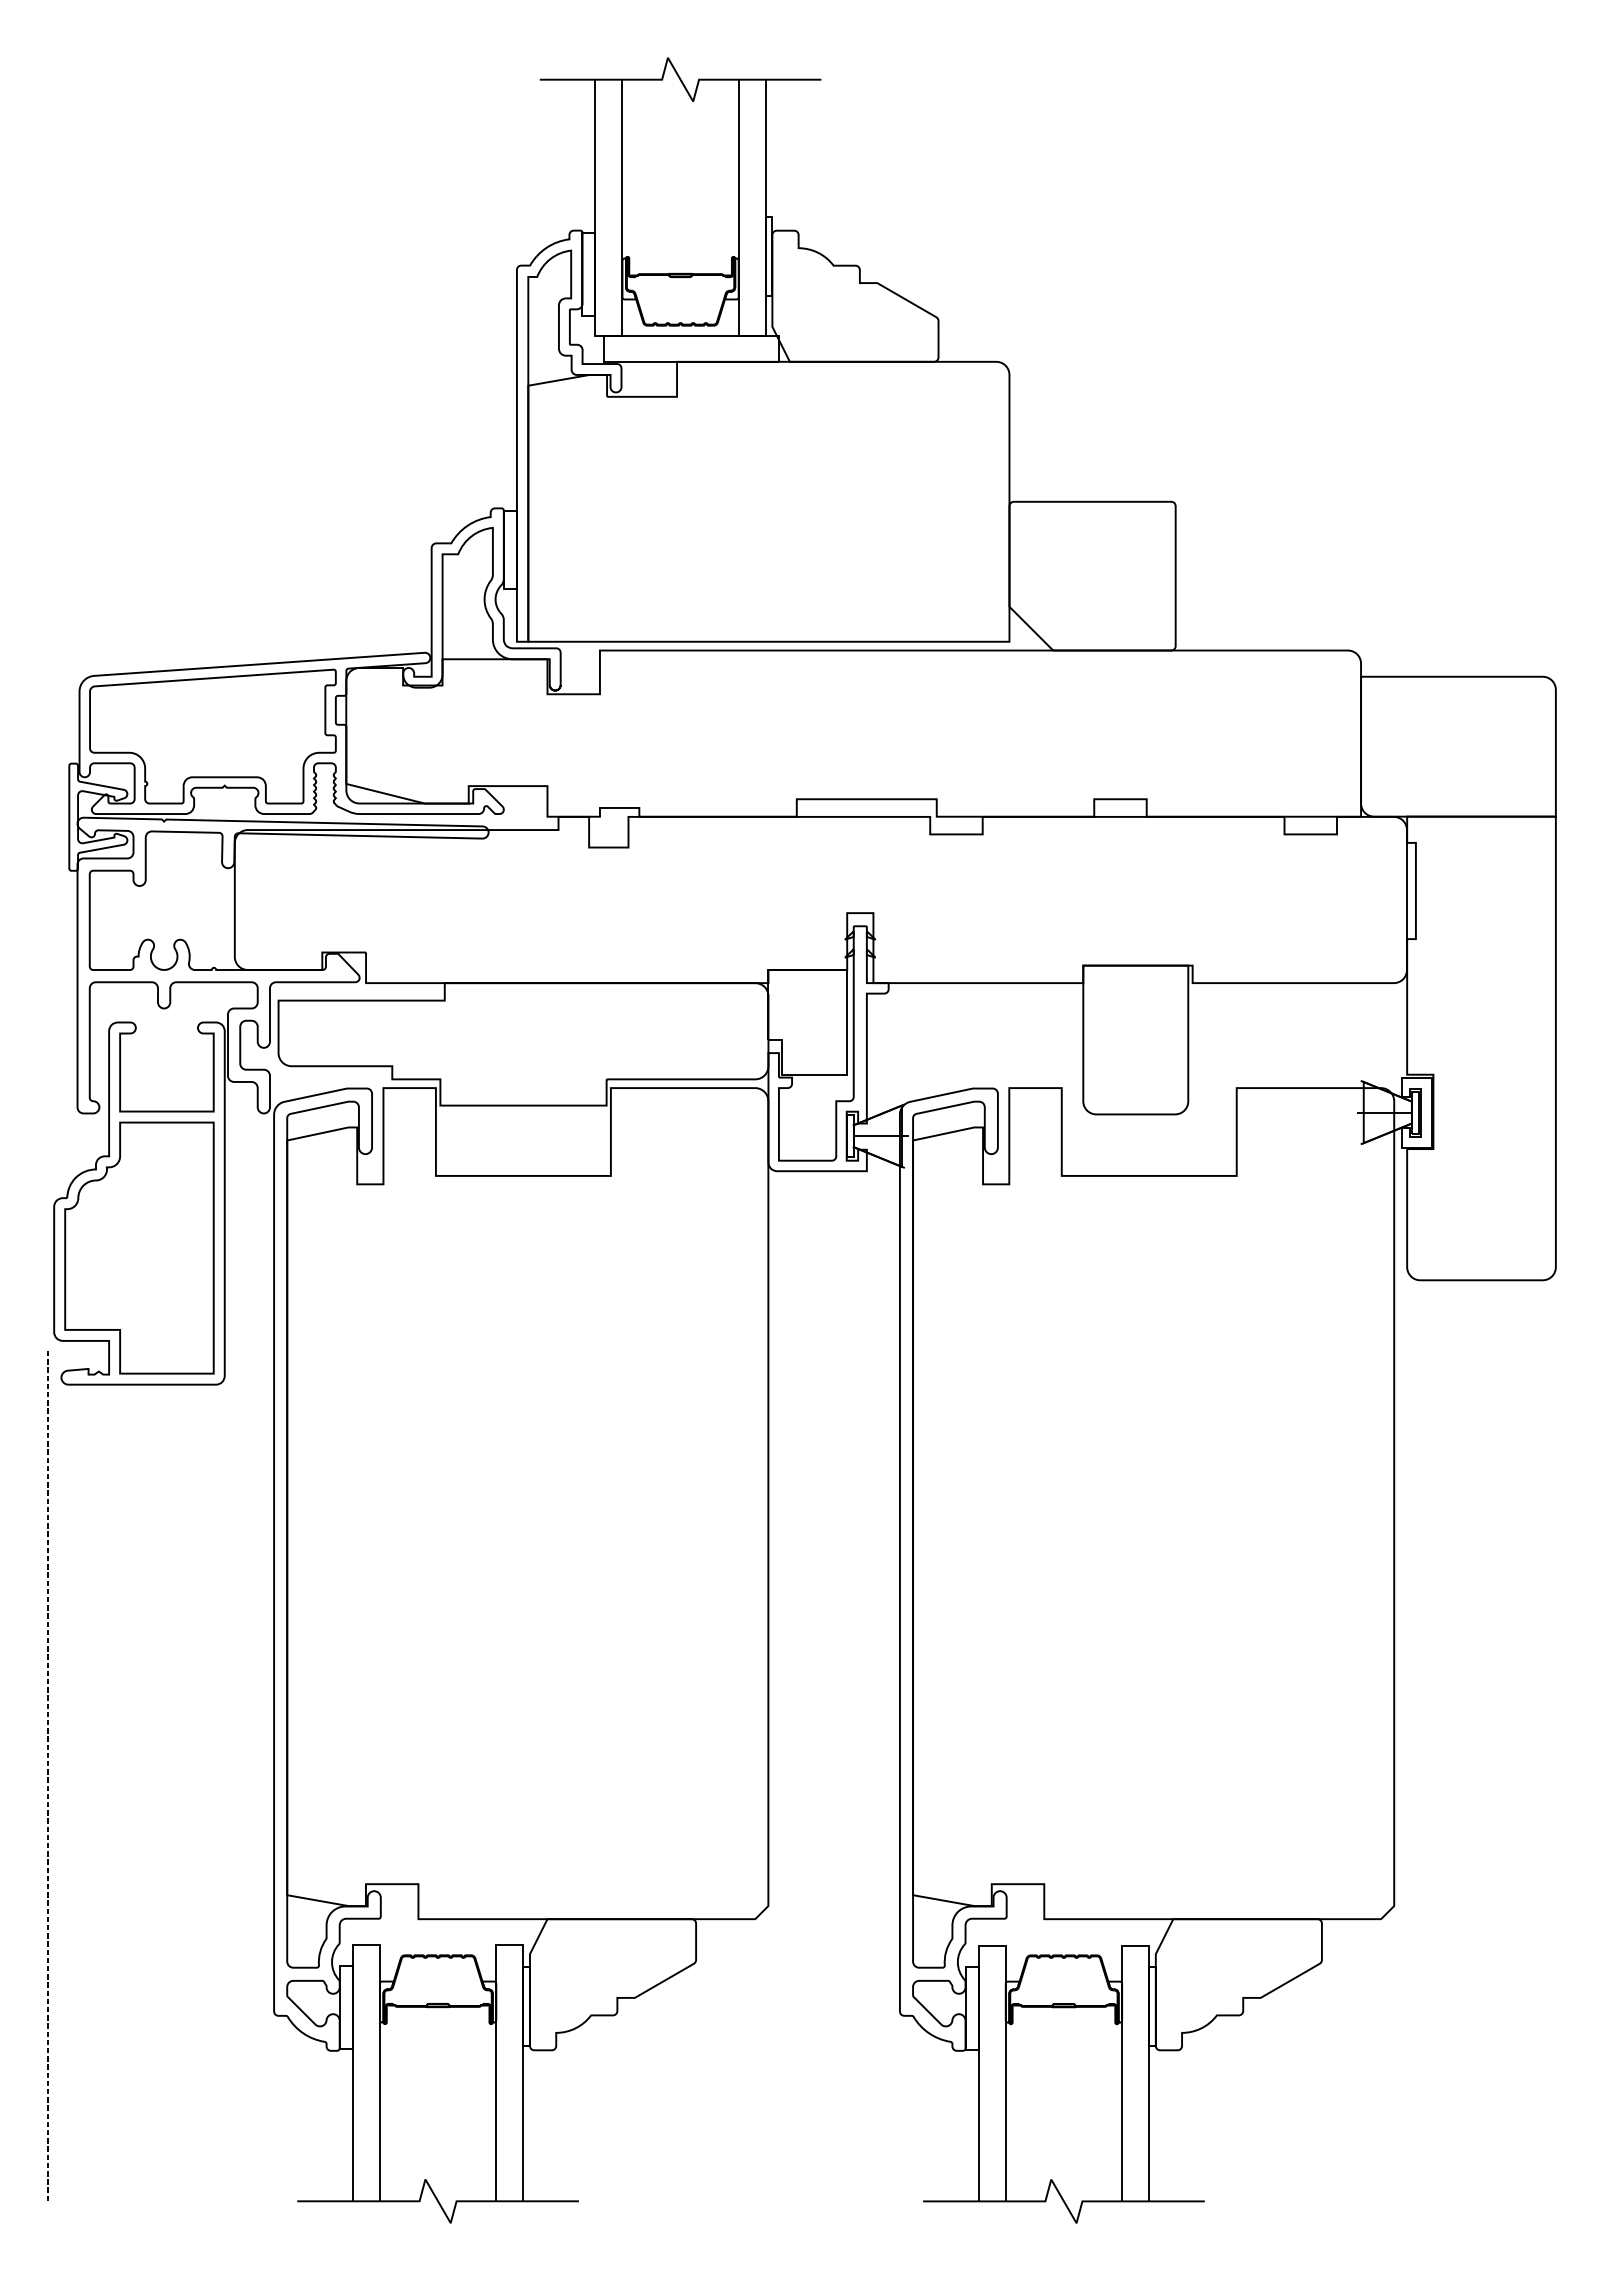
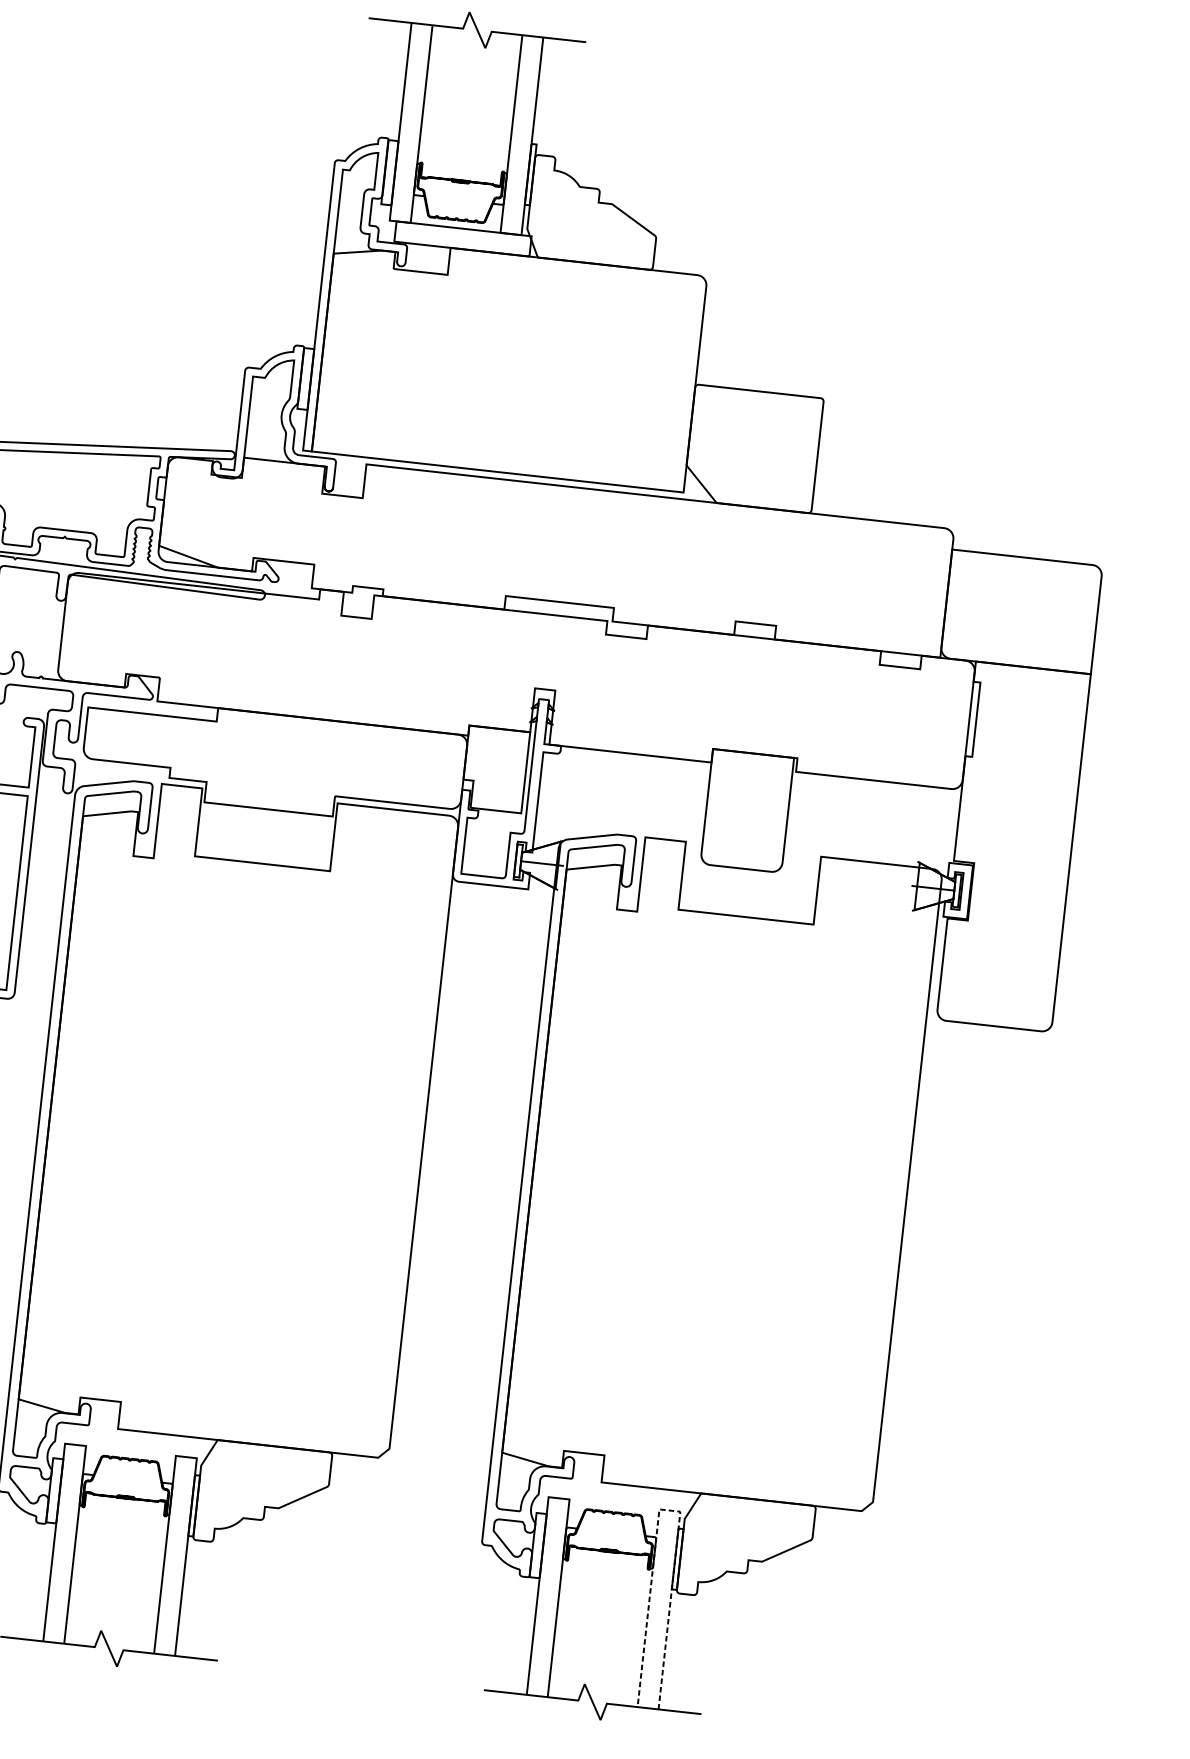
line: (1135, 1945) -> (669, 1510), solid -> dashed

